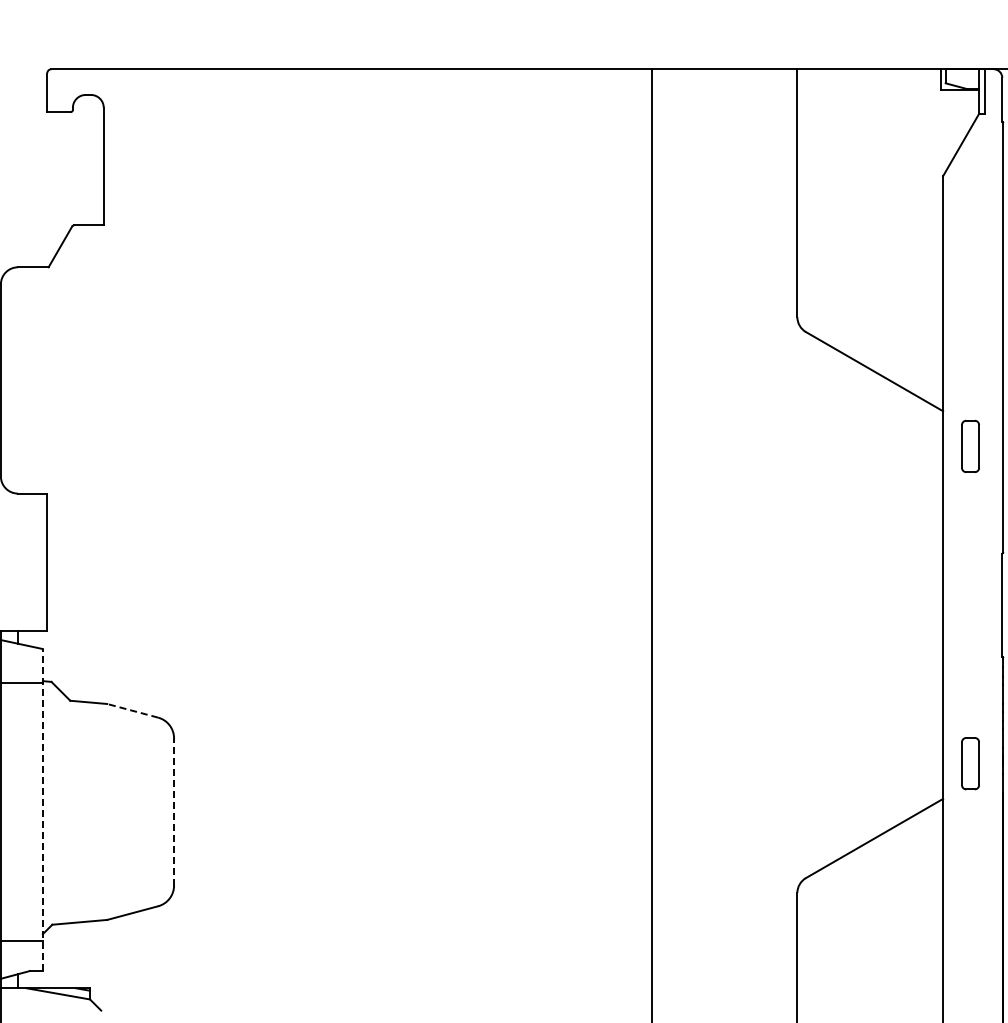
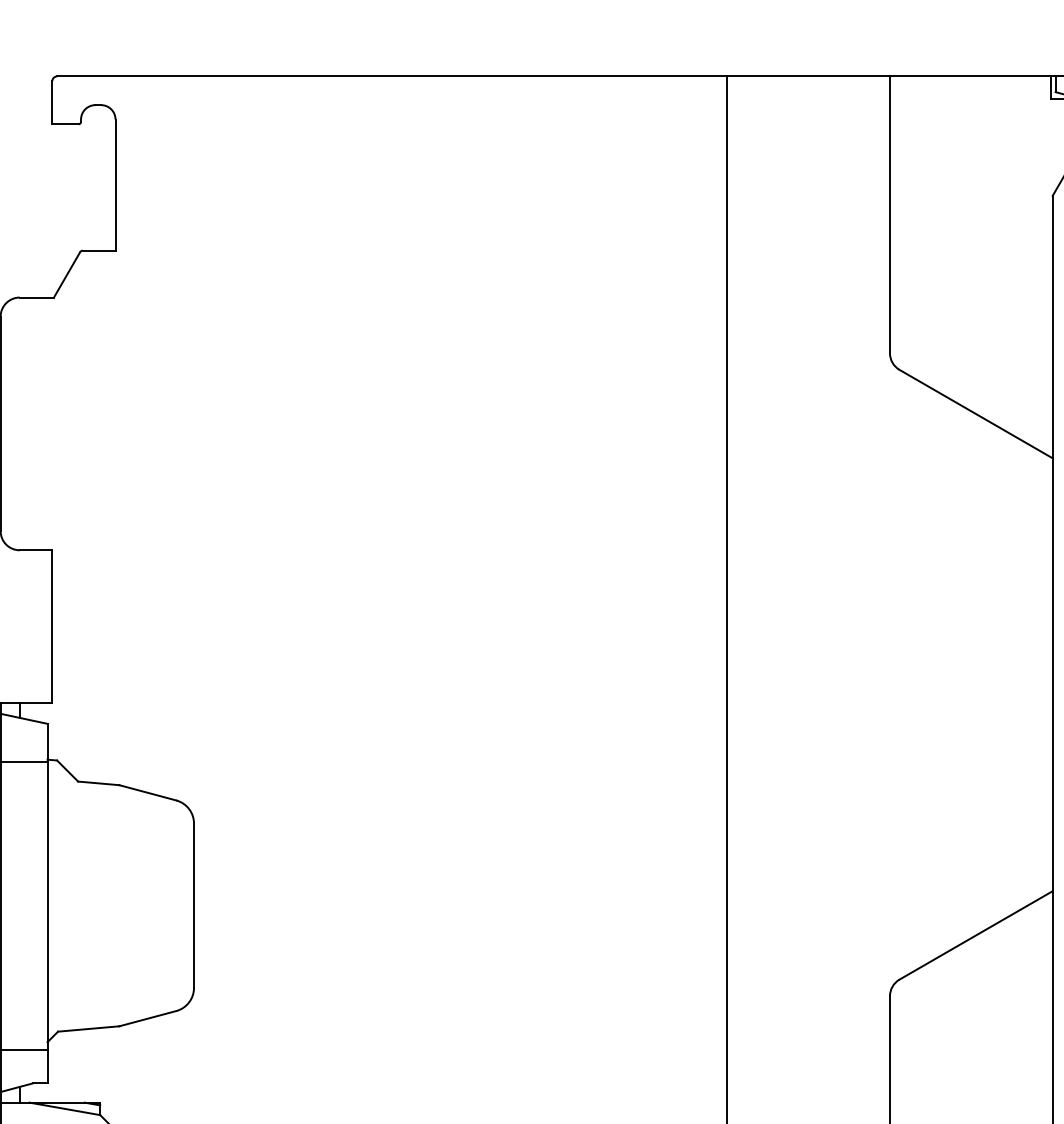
line: (132, 710) -> (147, 792), dashed -> solid
line: (42, 810) -> (47, 904), dashed -> solid
line: (174, 811) -> (194, 905), dashed -> solid

